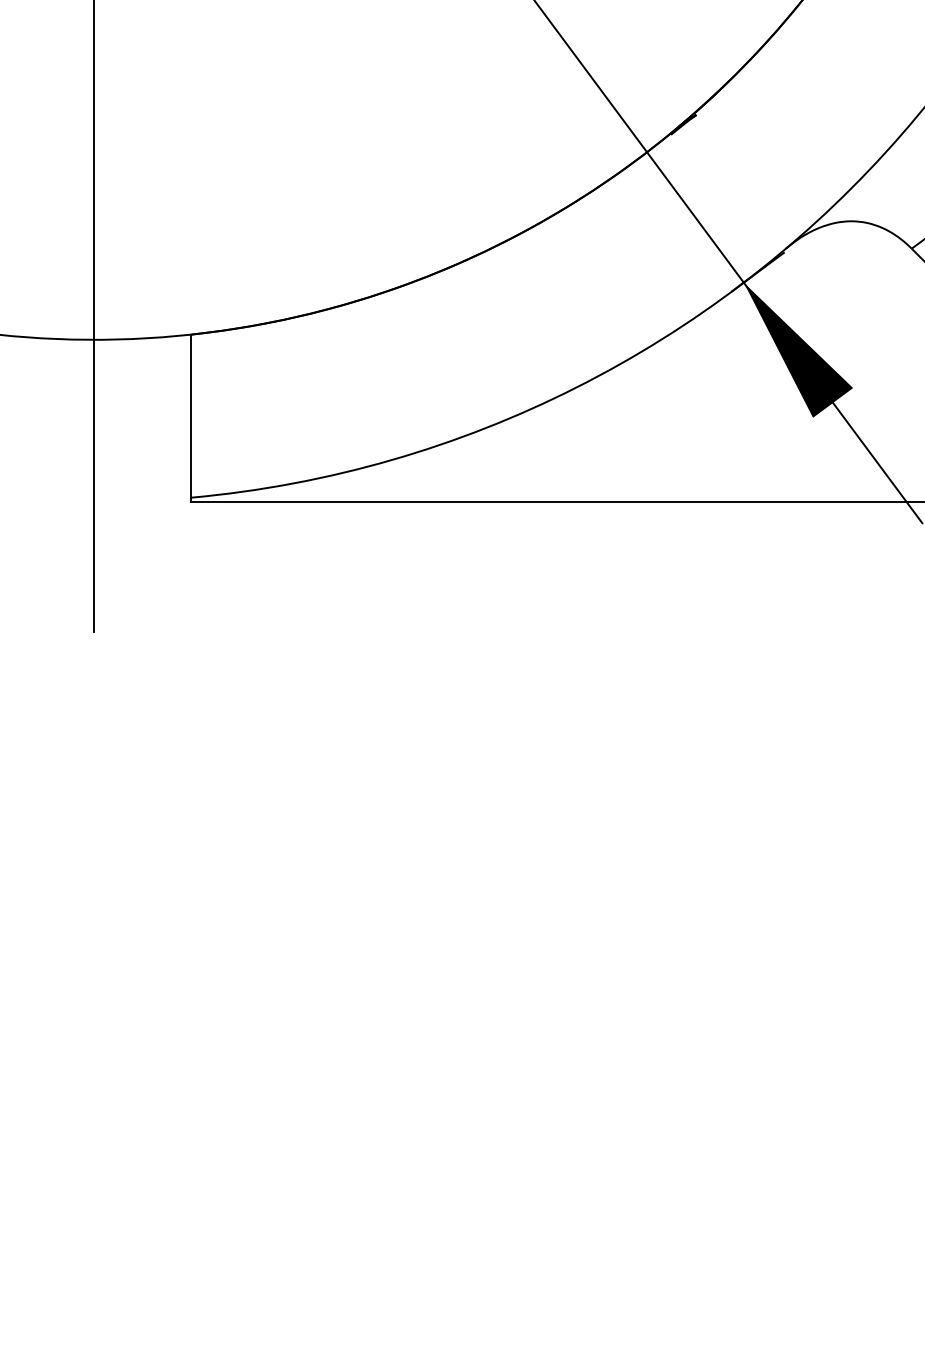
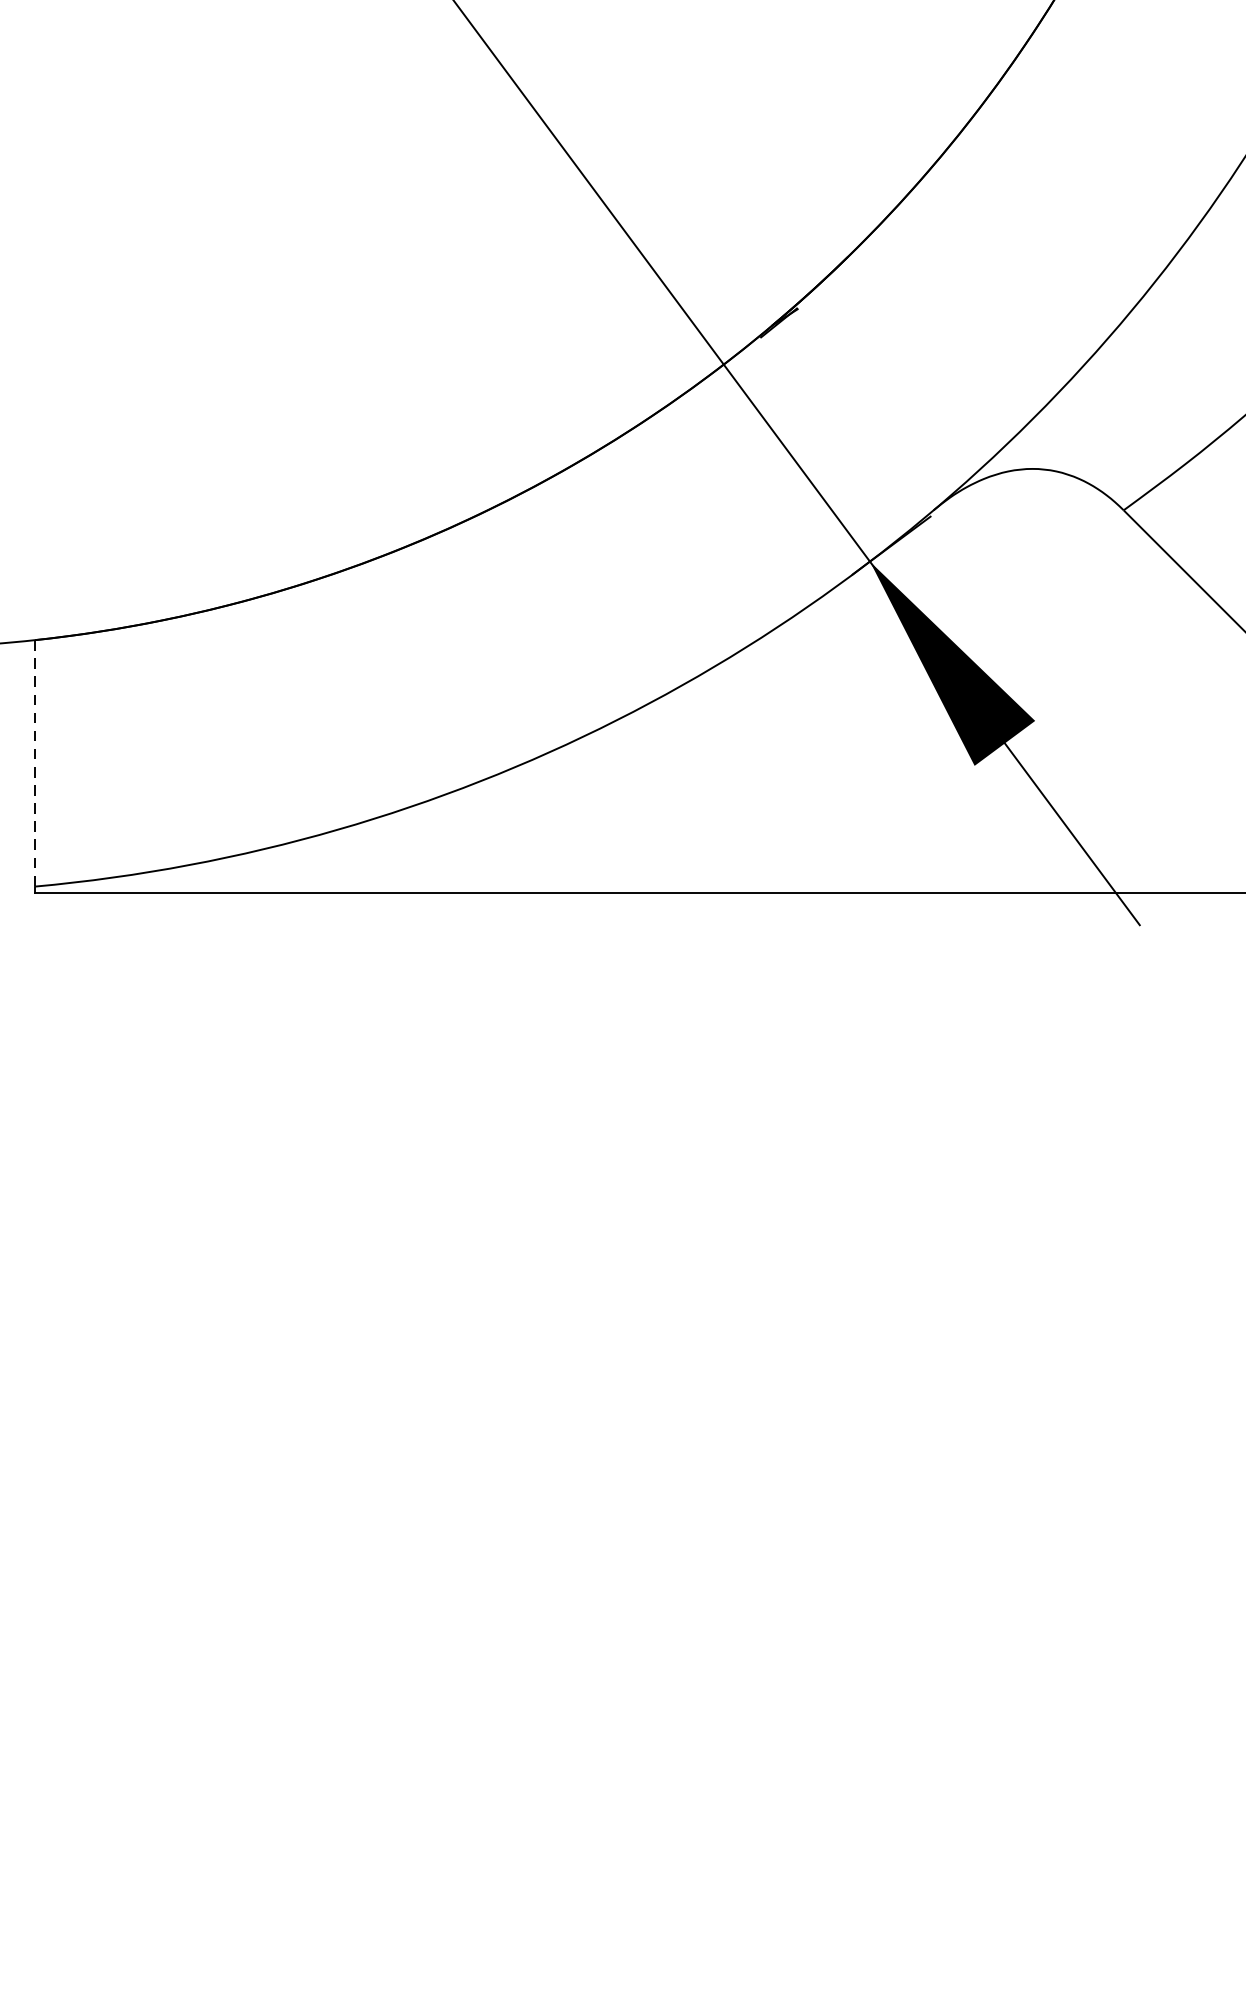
line: (191, 416) -> (35, 763), solid -> dashed

